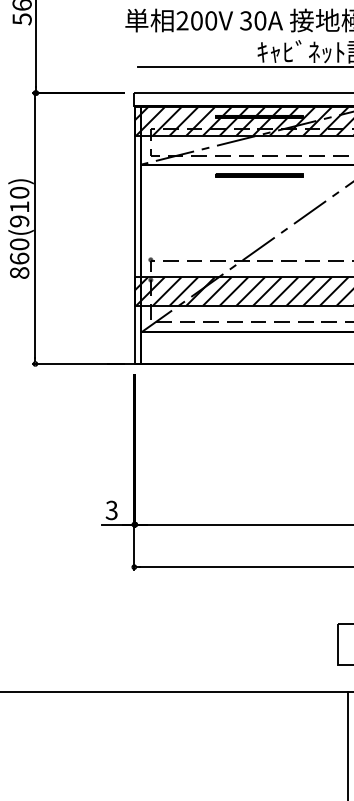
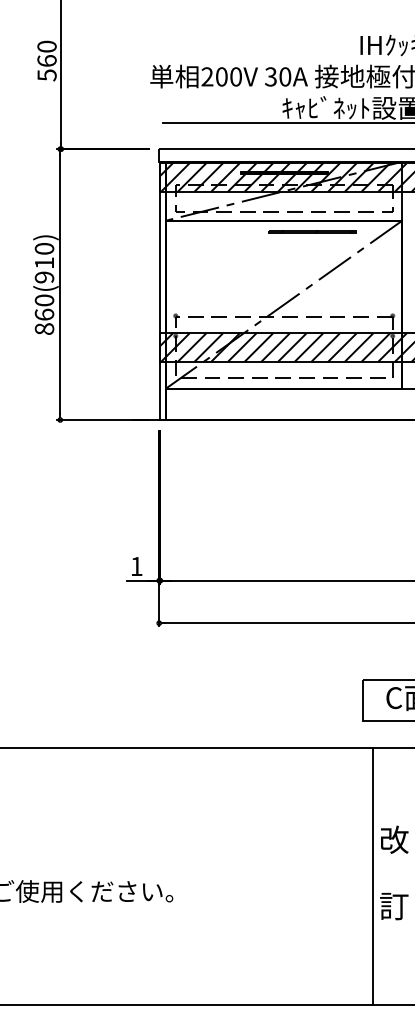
line: (259, 175) -> (312, 231), moved
text: (111, 510) -> (136, 566), 3 -> 1

